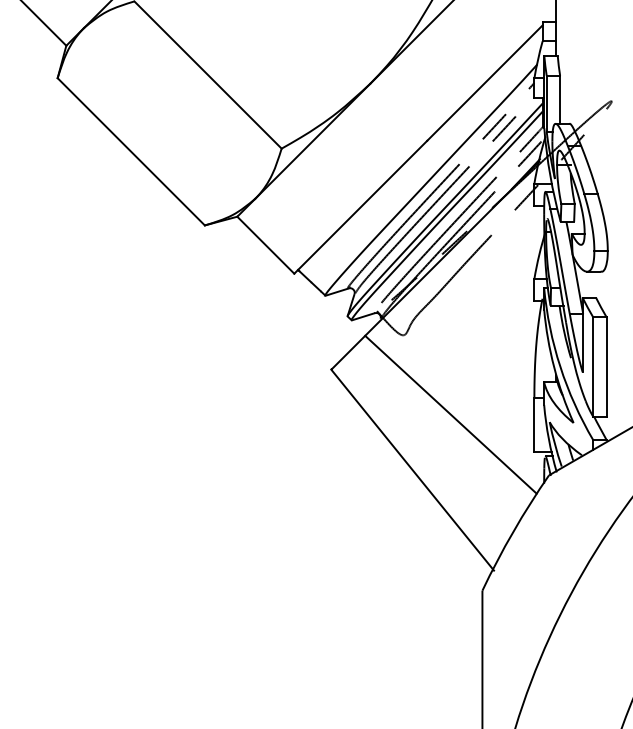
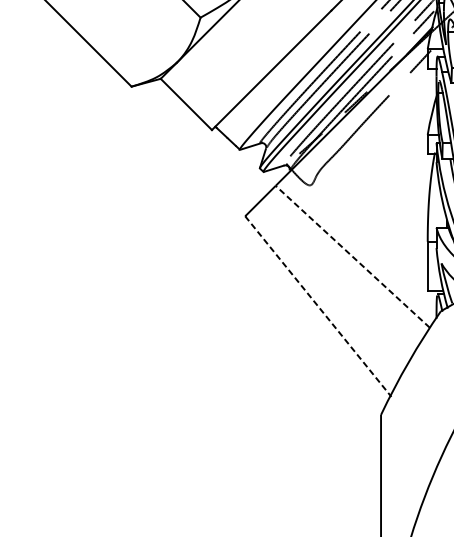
line: (450, 414) -> (352, 256), solid -> dashed
line: (412, 470) -> (318, 306), solid -> dashed

